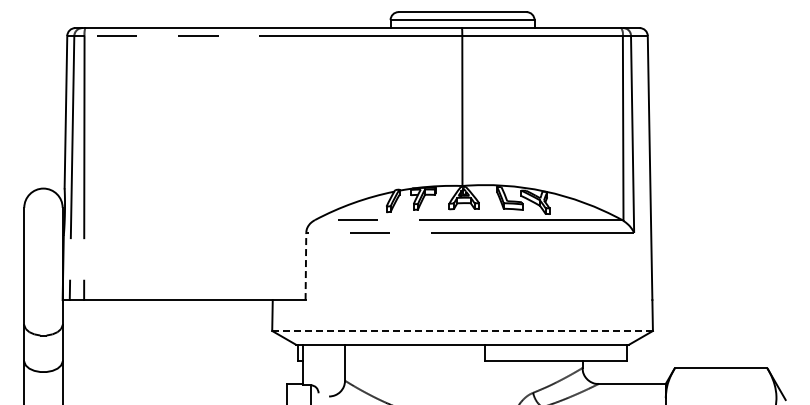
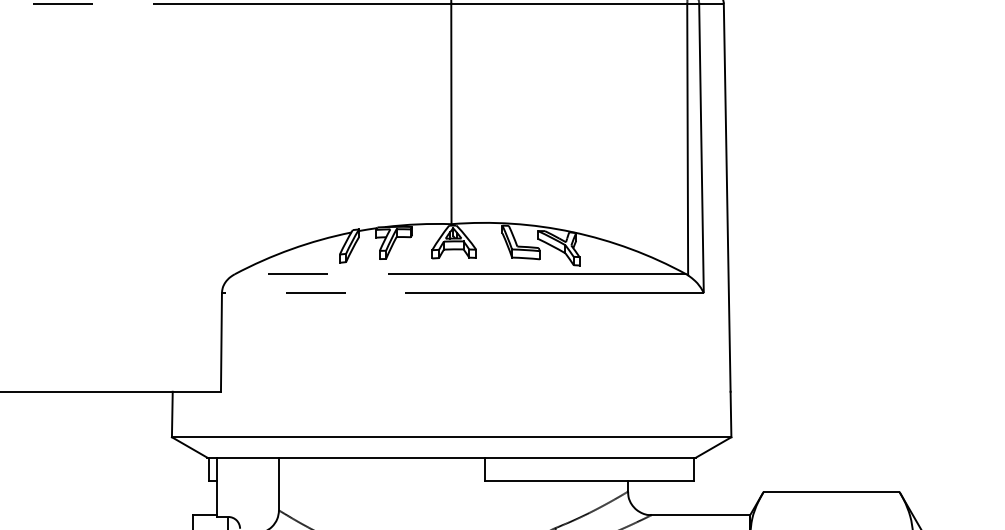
line: (305, 266) -> (220, 342), dashed -> solid
line: (462, 330) -> (451, 436), dashed -> solid

